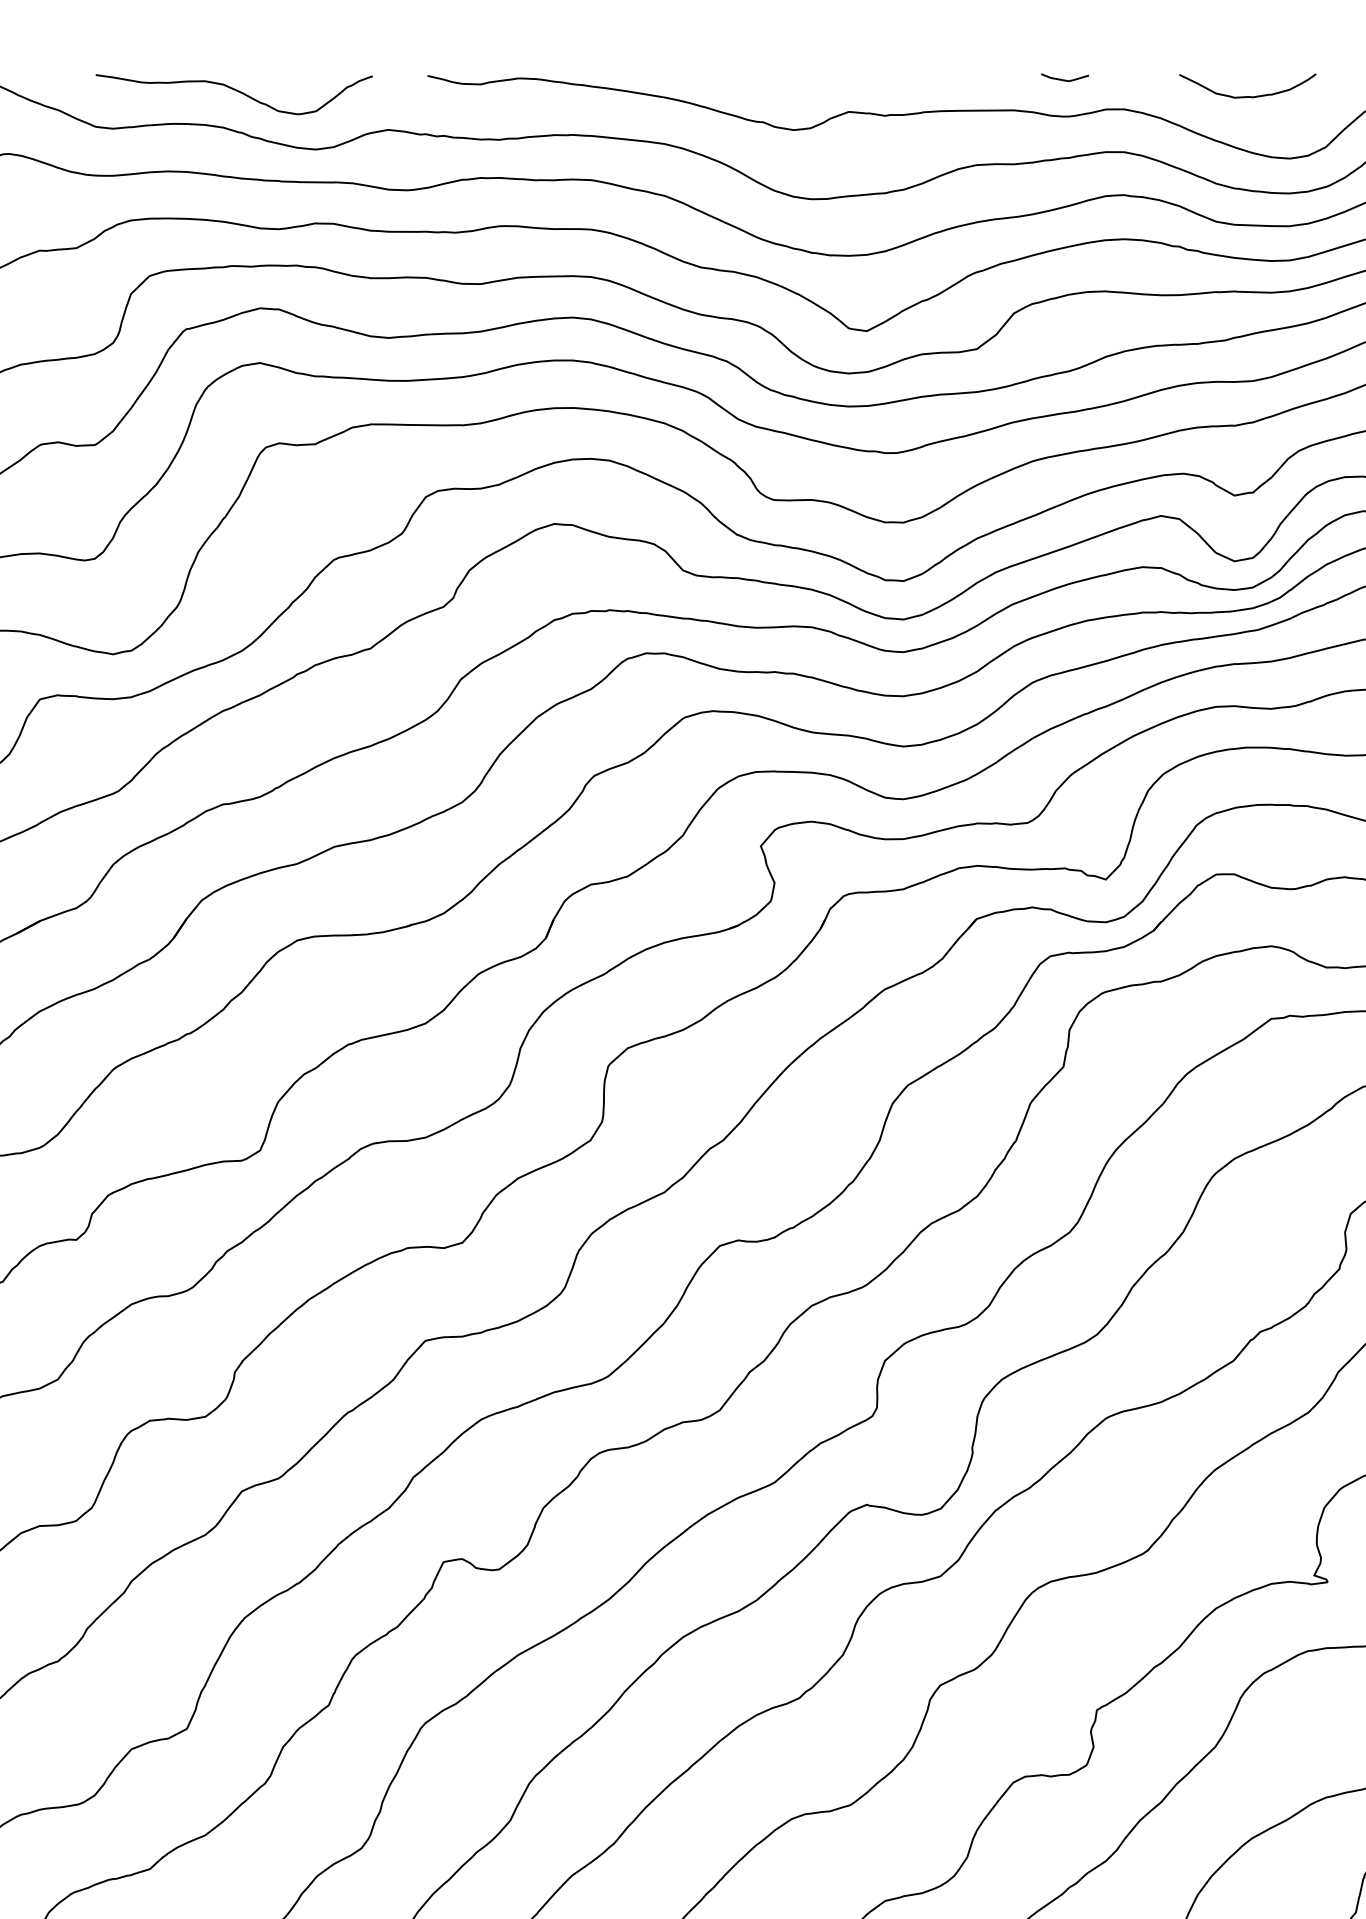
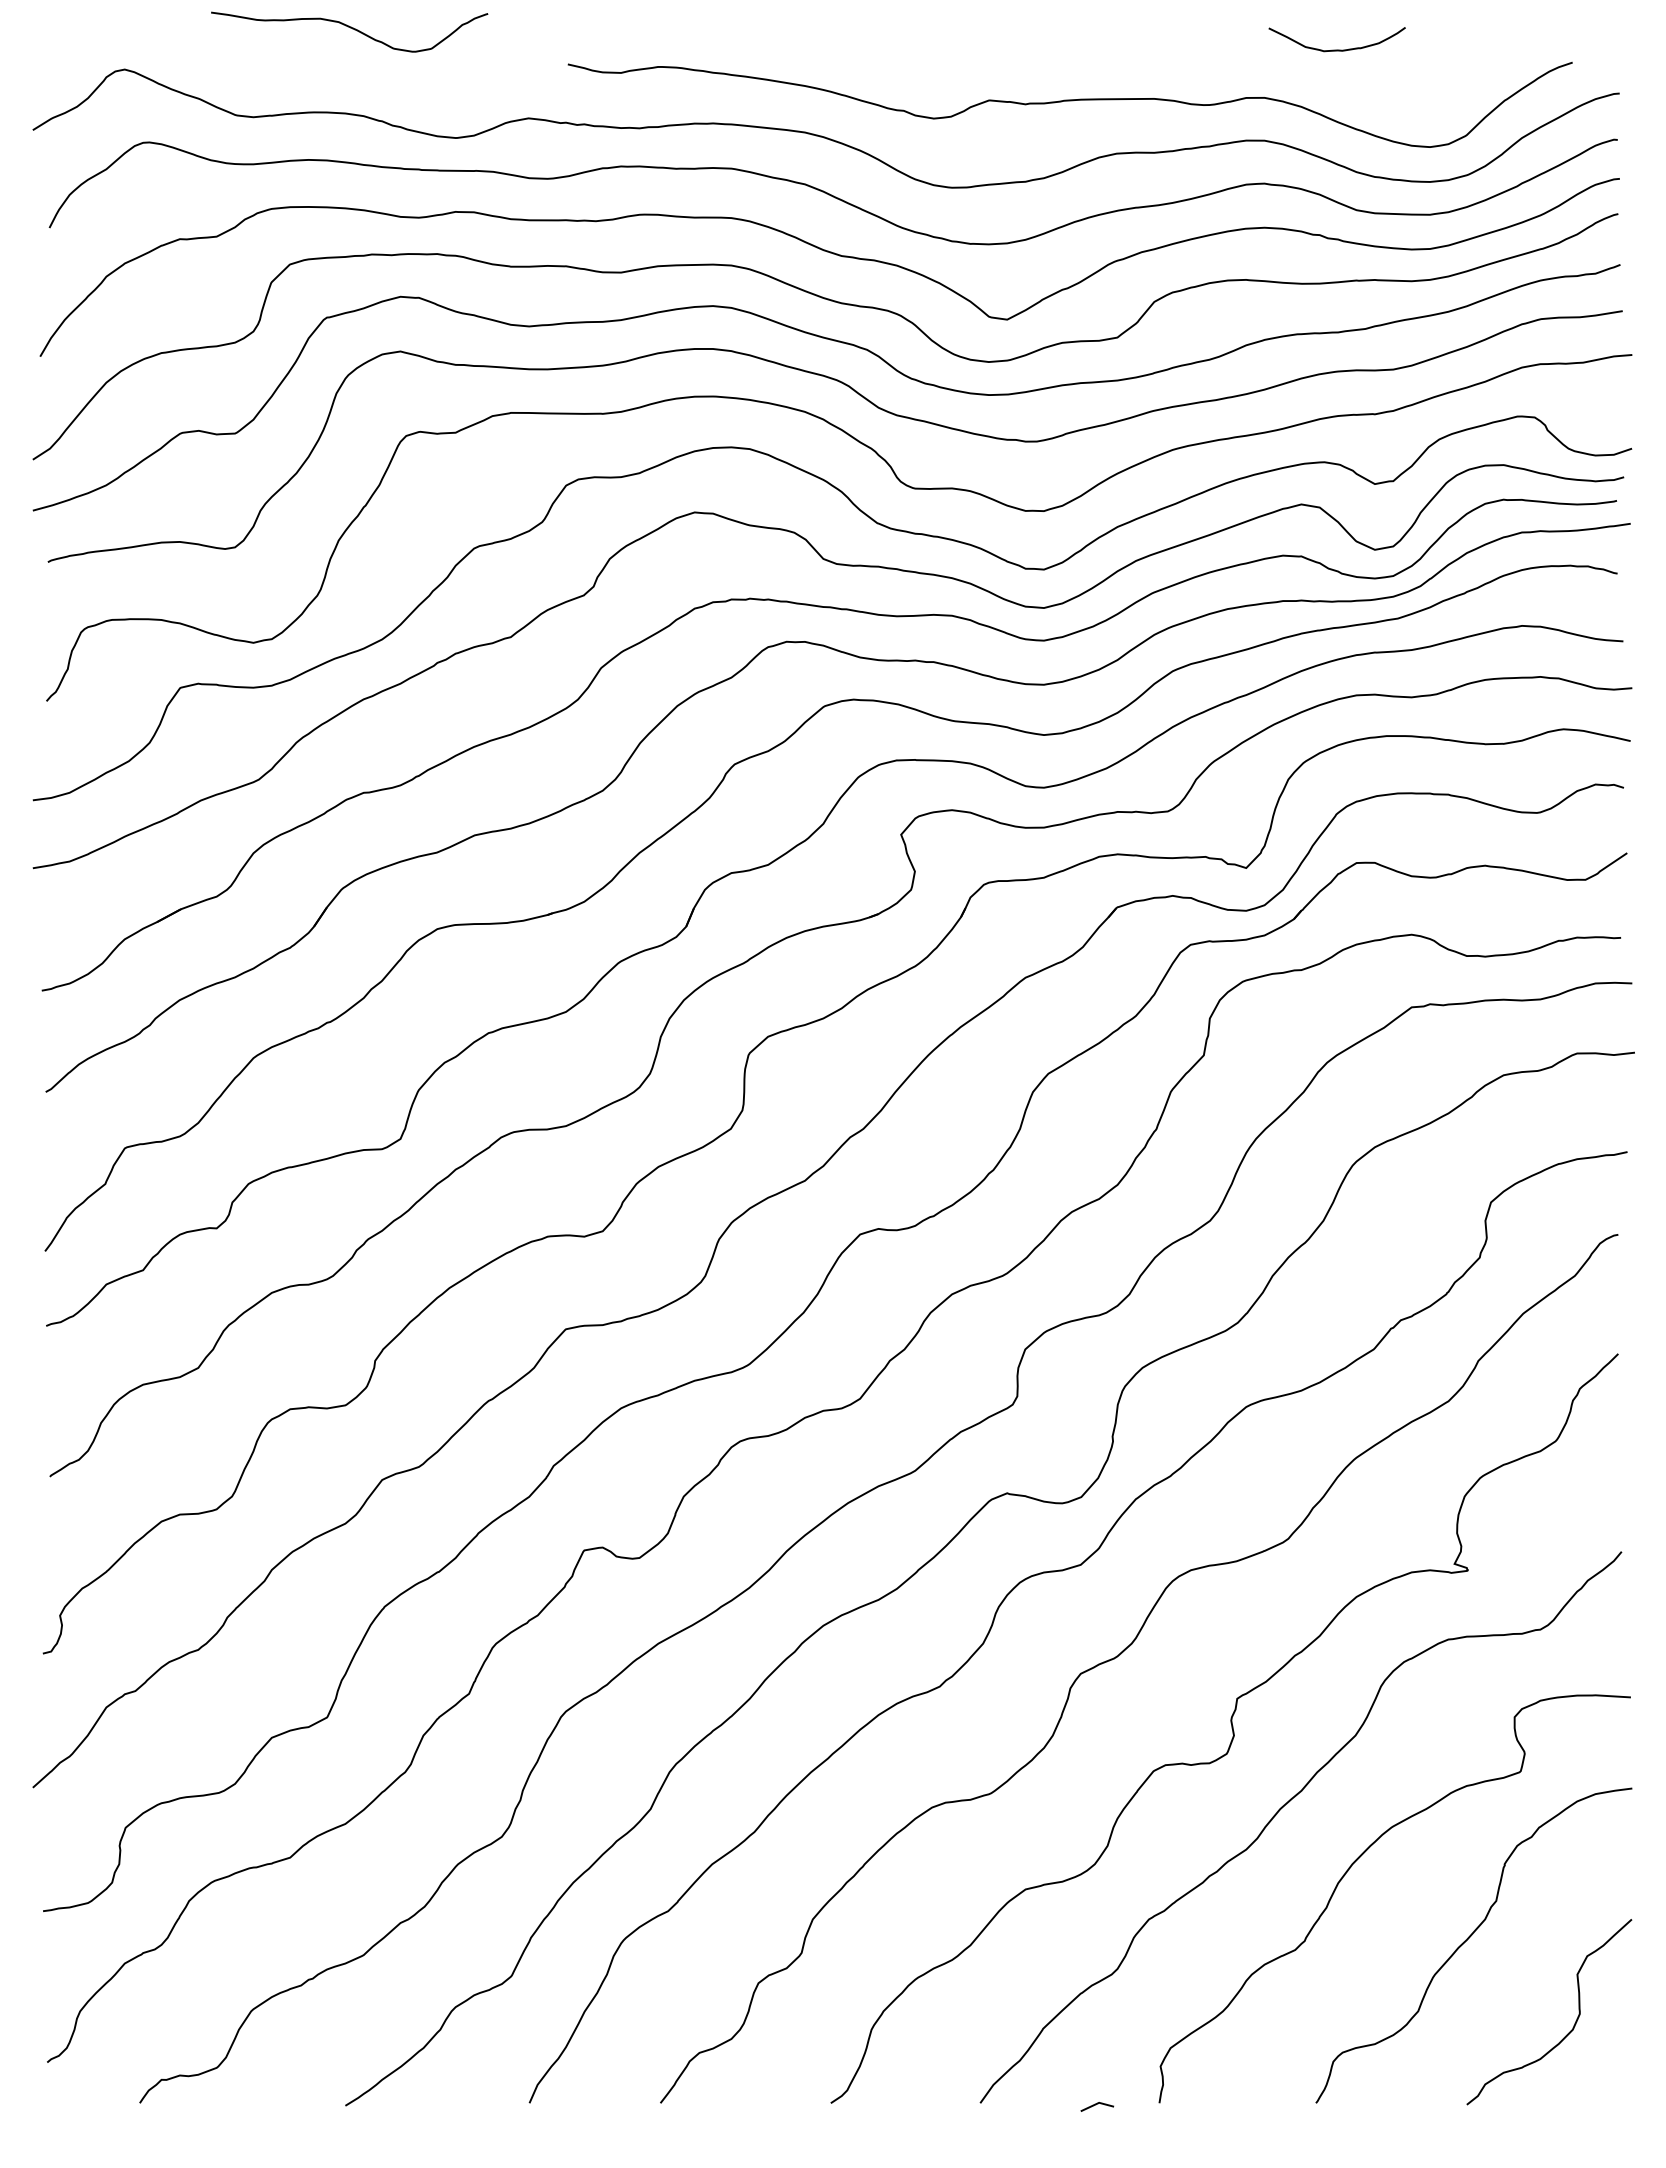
curve: (1065, 80) -> (1205, 68), removed
curve: (235, 91) -> (350, 28), moved
curve: (1247, 96) -> (1336, 49), moved

